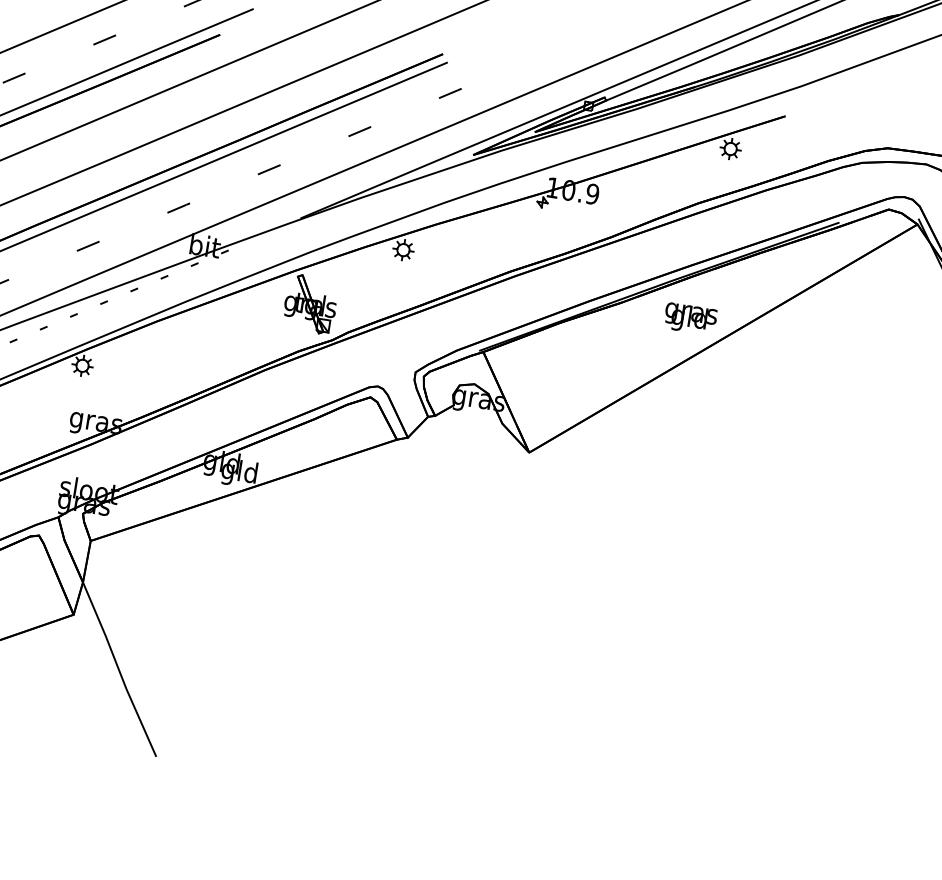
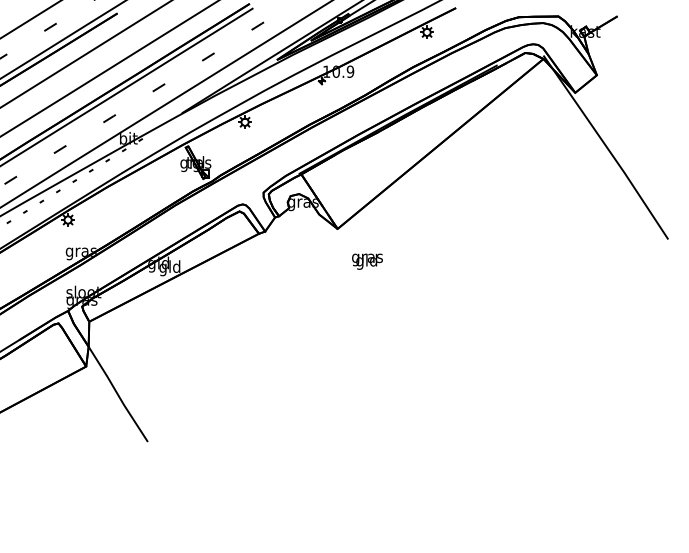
text: (690, 318) -> (367, 261), moved

